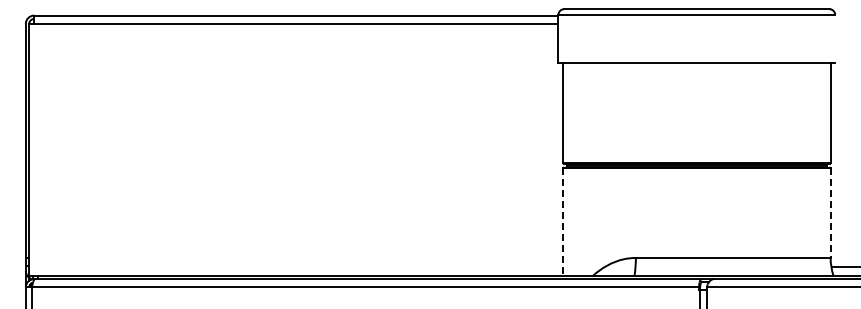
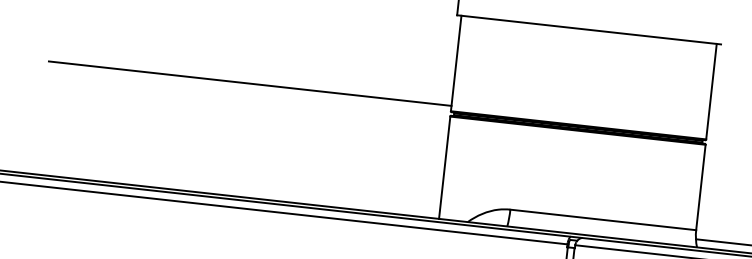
line: (351, 157) -> (249, 83), added
line: (830, 213) -> (700, 187), dashed -> solid
line: (563, 222) -> (445, 168), dashed -> solid

